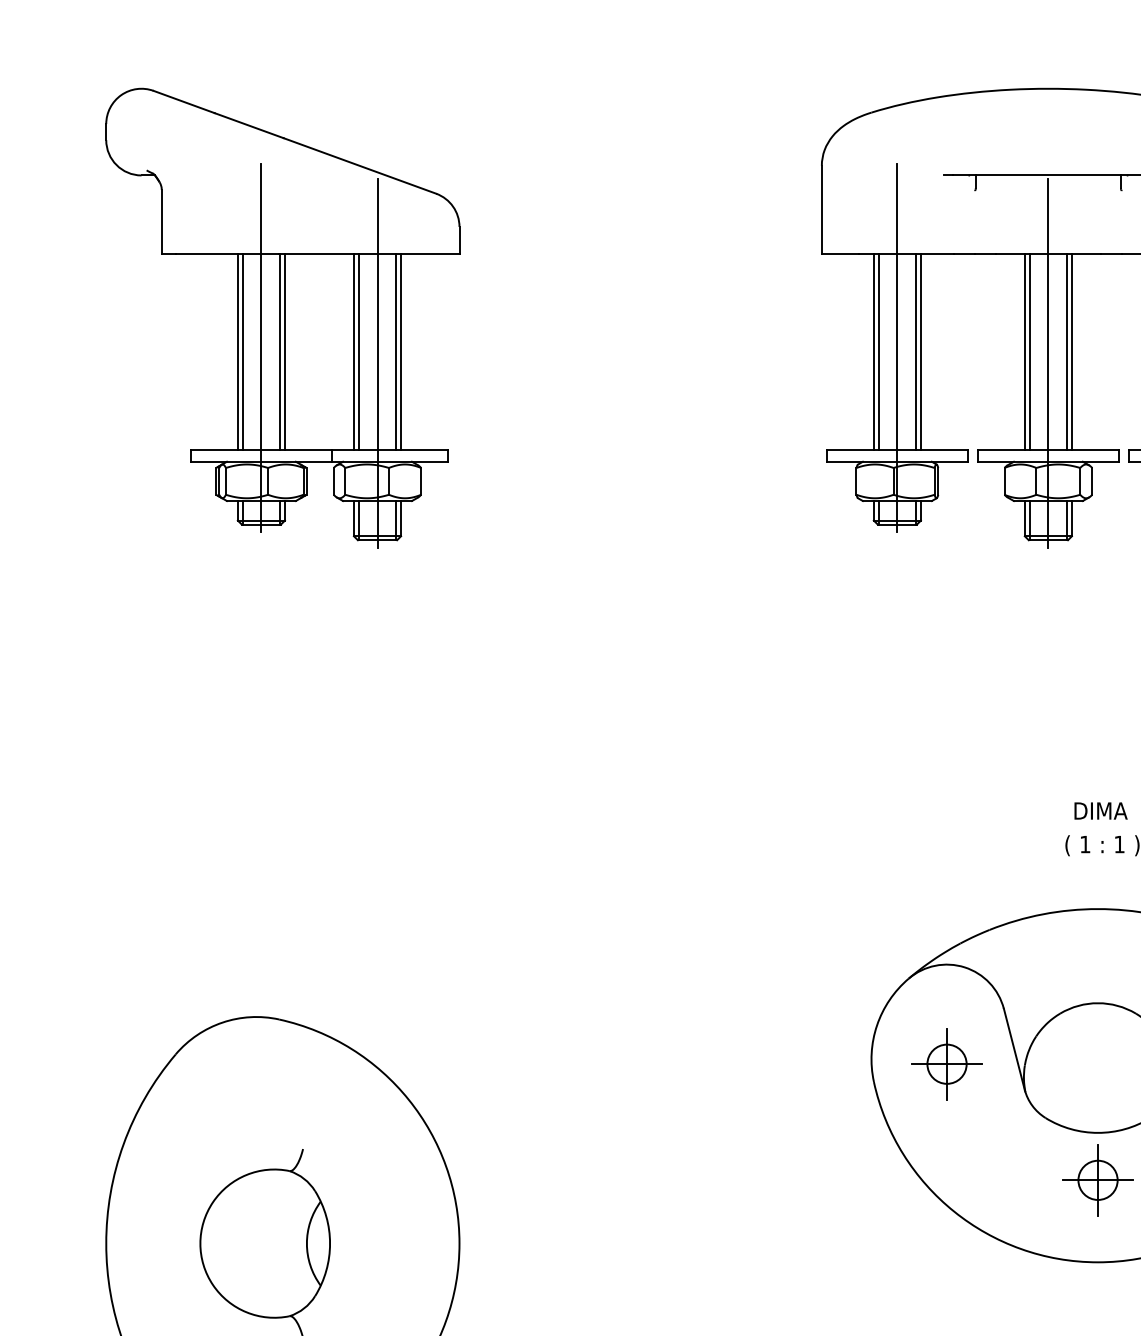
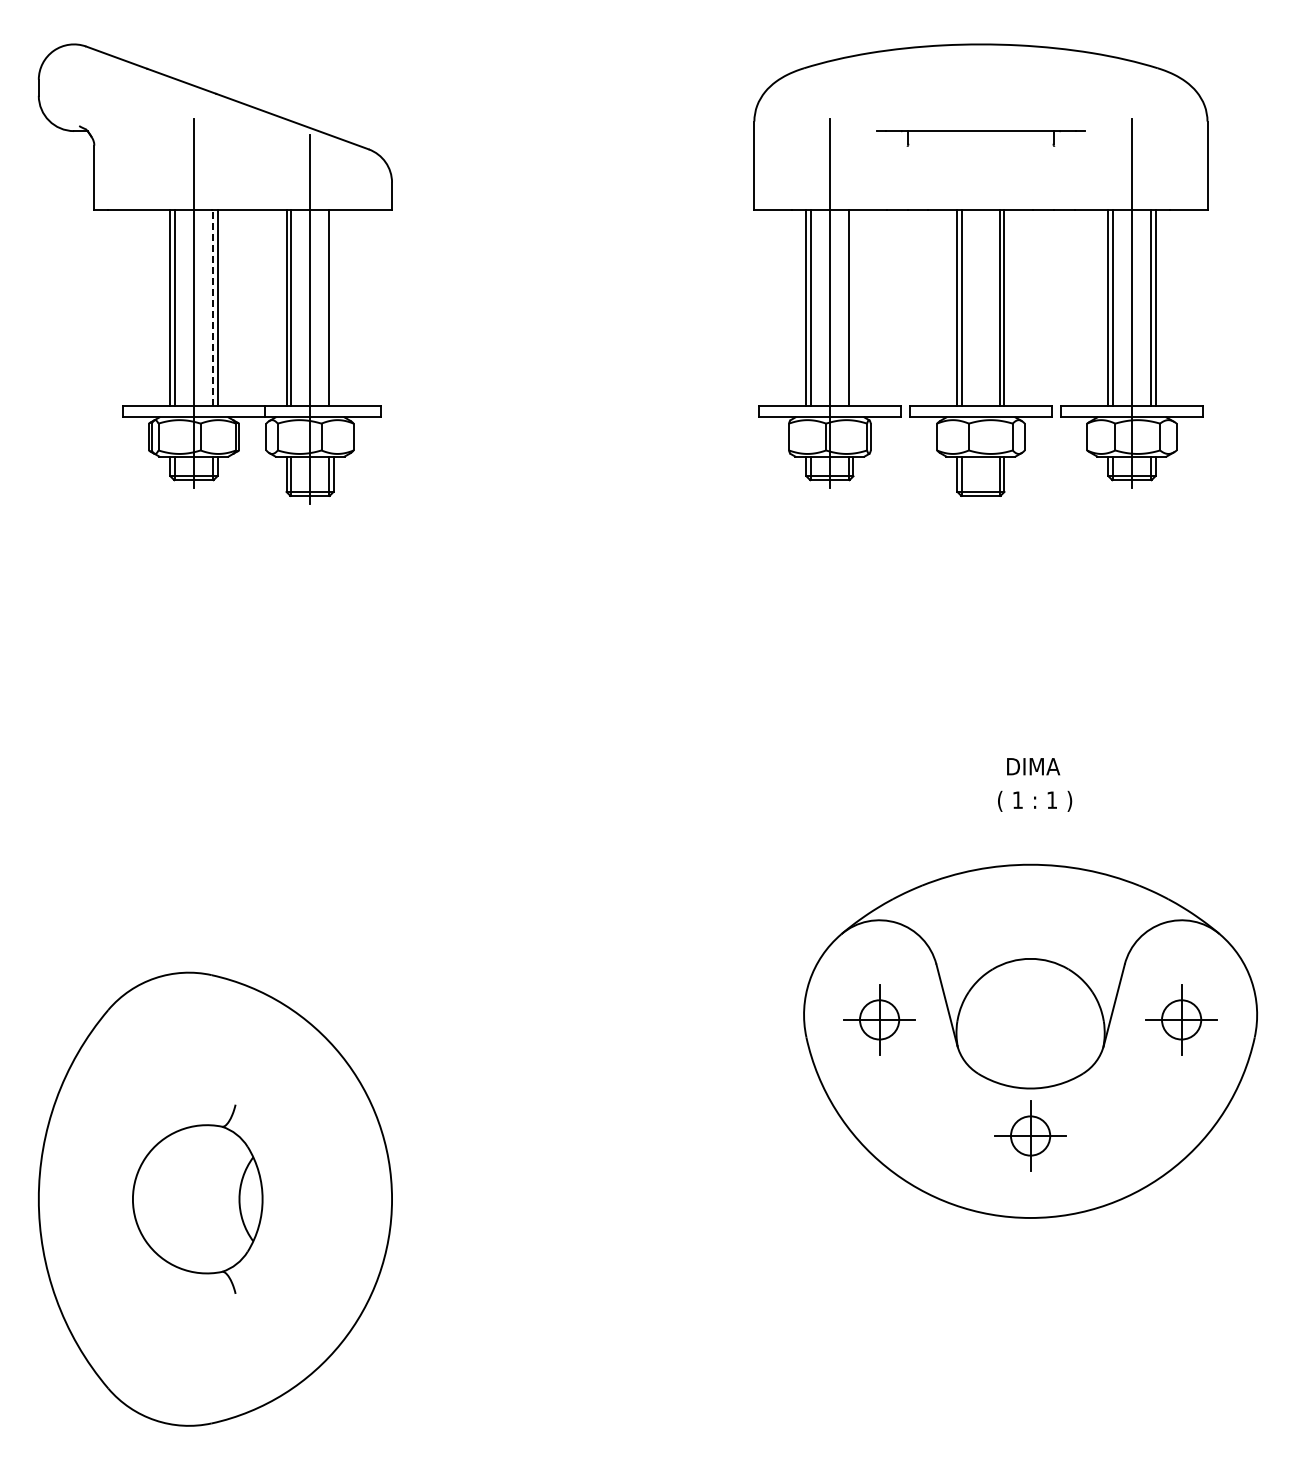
line: (279, 351) -> (212, 307), solid -> dashed
line: (400, 351) -> (333, 307), removed
line: (920, 351) -> (853, 307), removed
line: (1047, 363) -> (980, 319), removed

